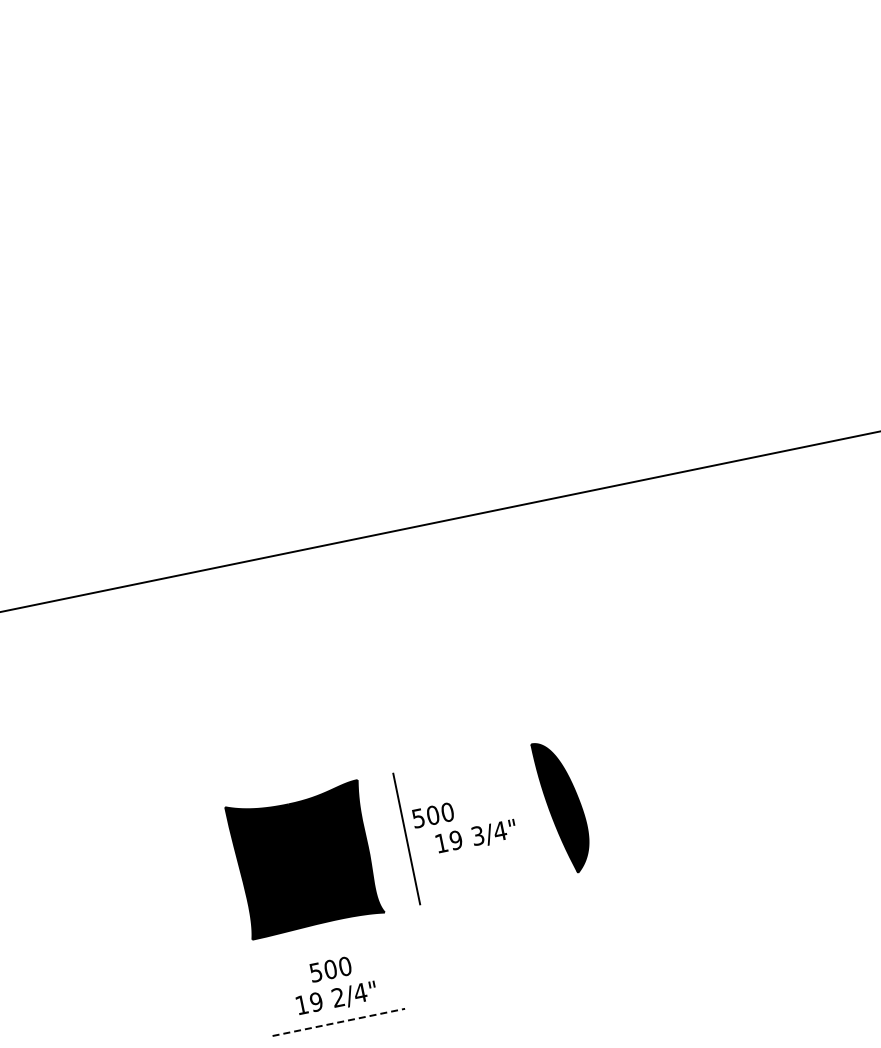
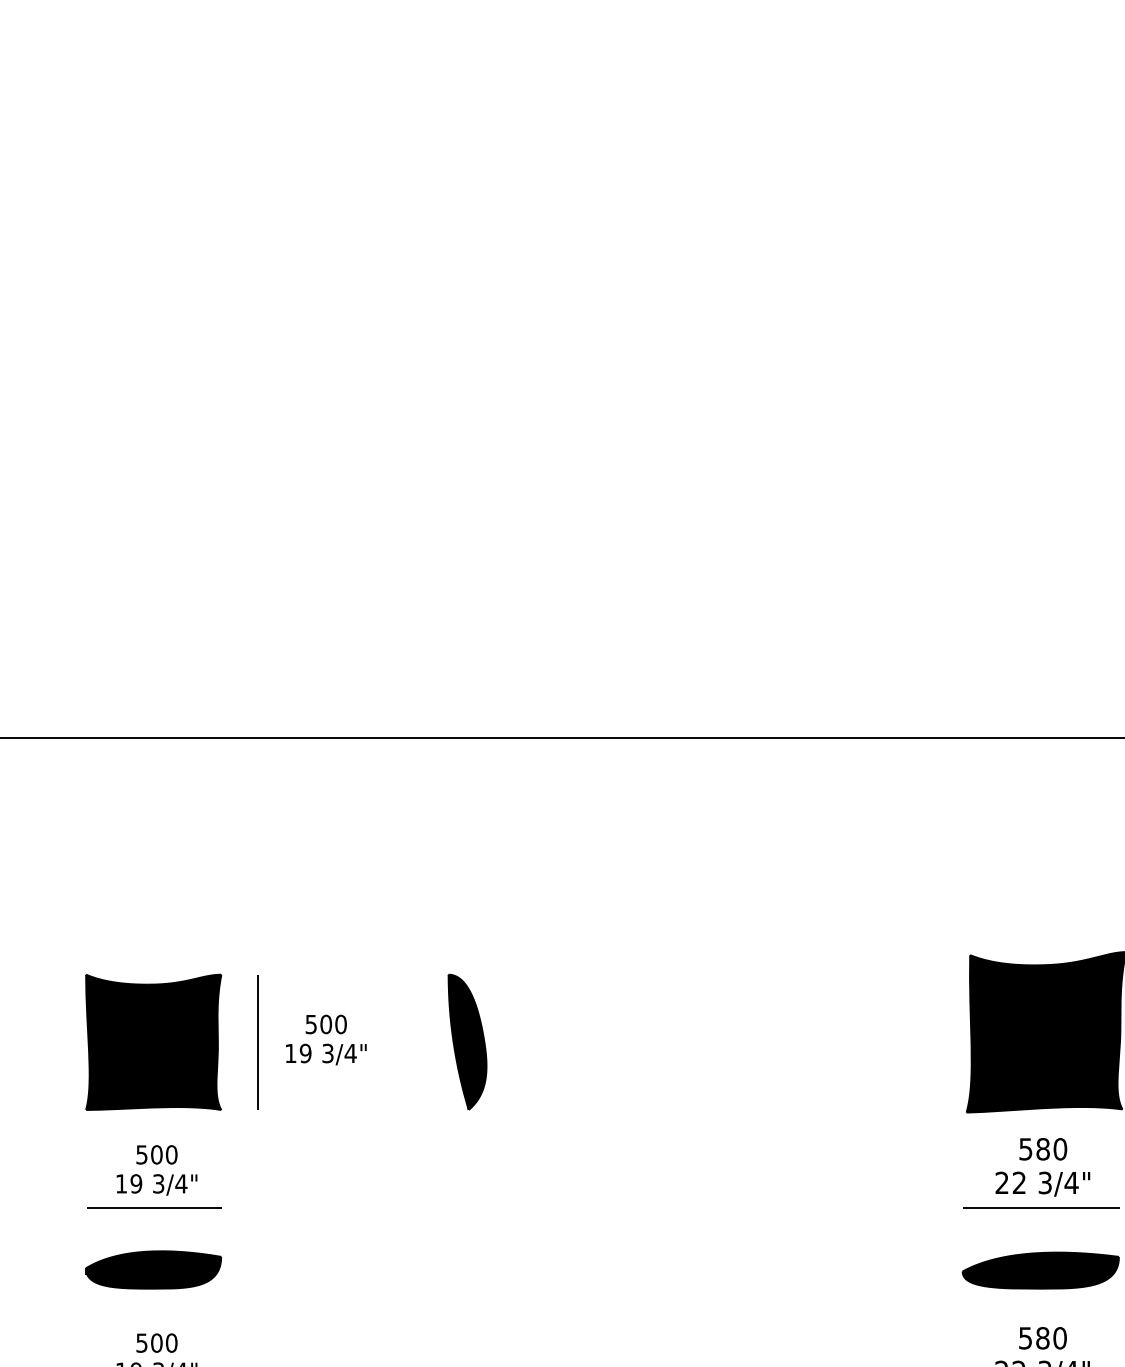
part: (563, 806) -> (467, 1041), moved
text: (432, 815) -> (325, 1024), moved
text: (338, 997) -> (158, 1183), 2/4" -> 3/4"
line: (339, 1022) -> (154, 1208), dashed -> solid

